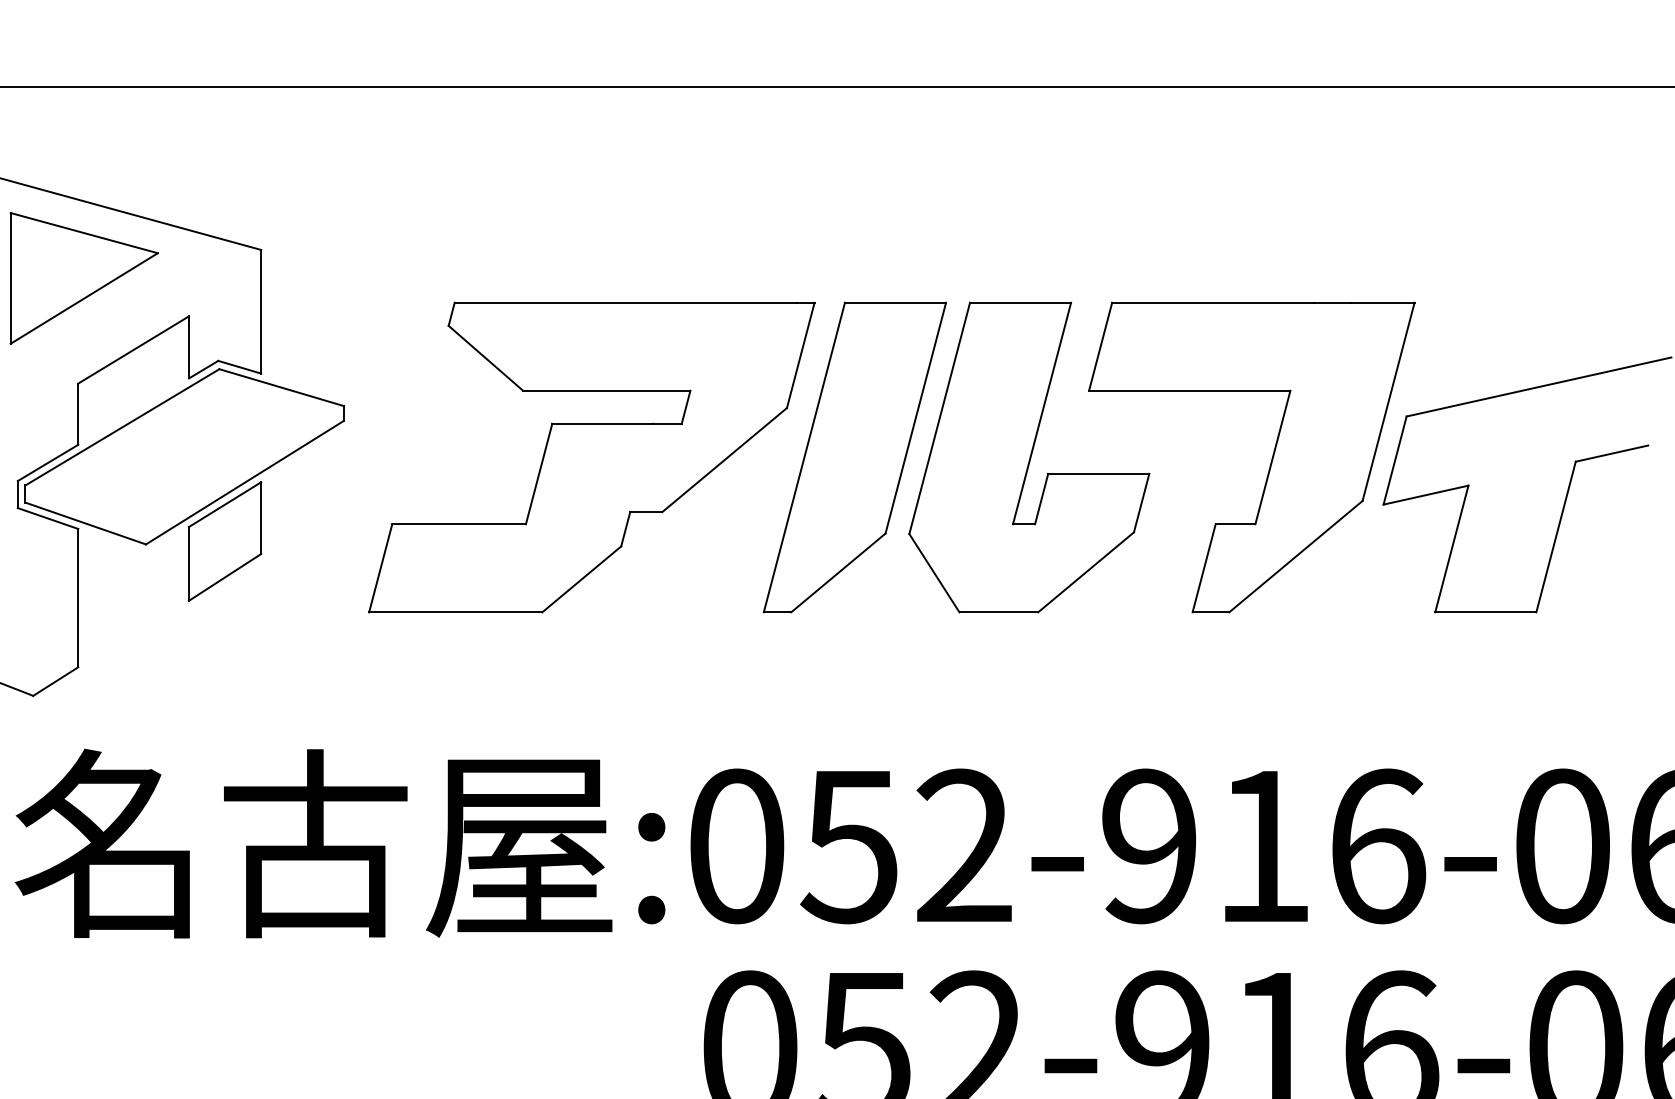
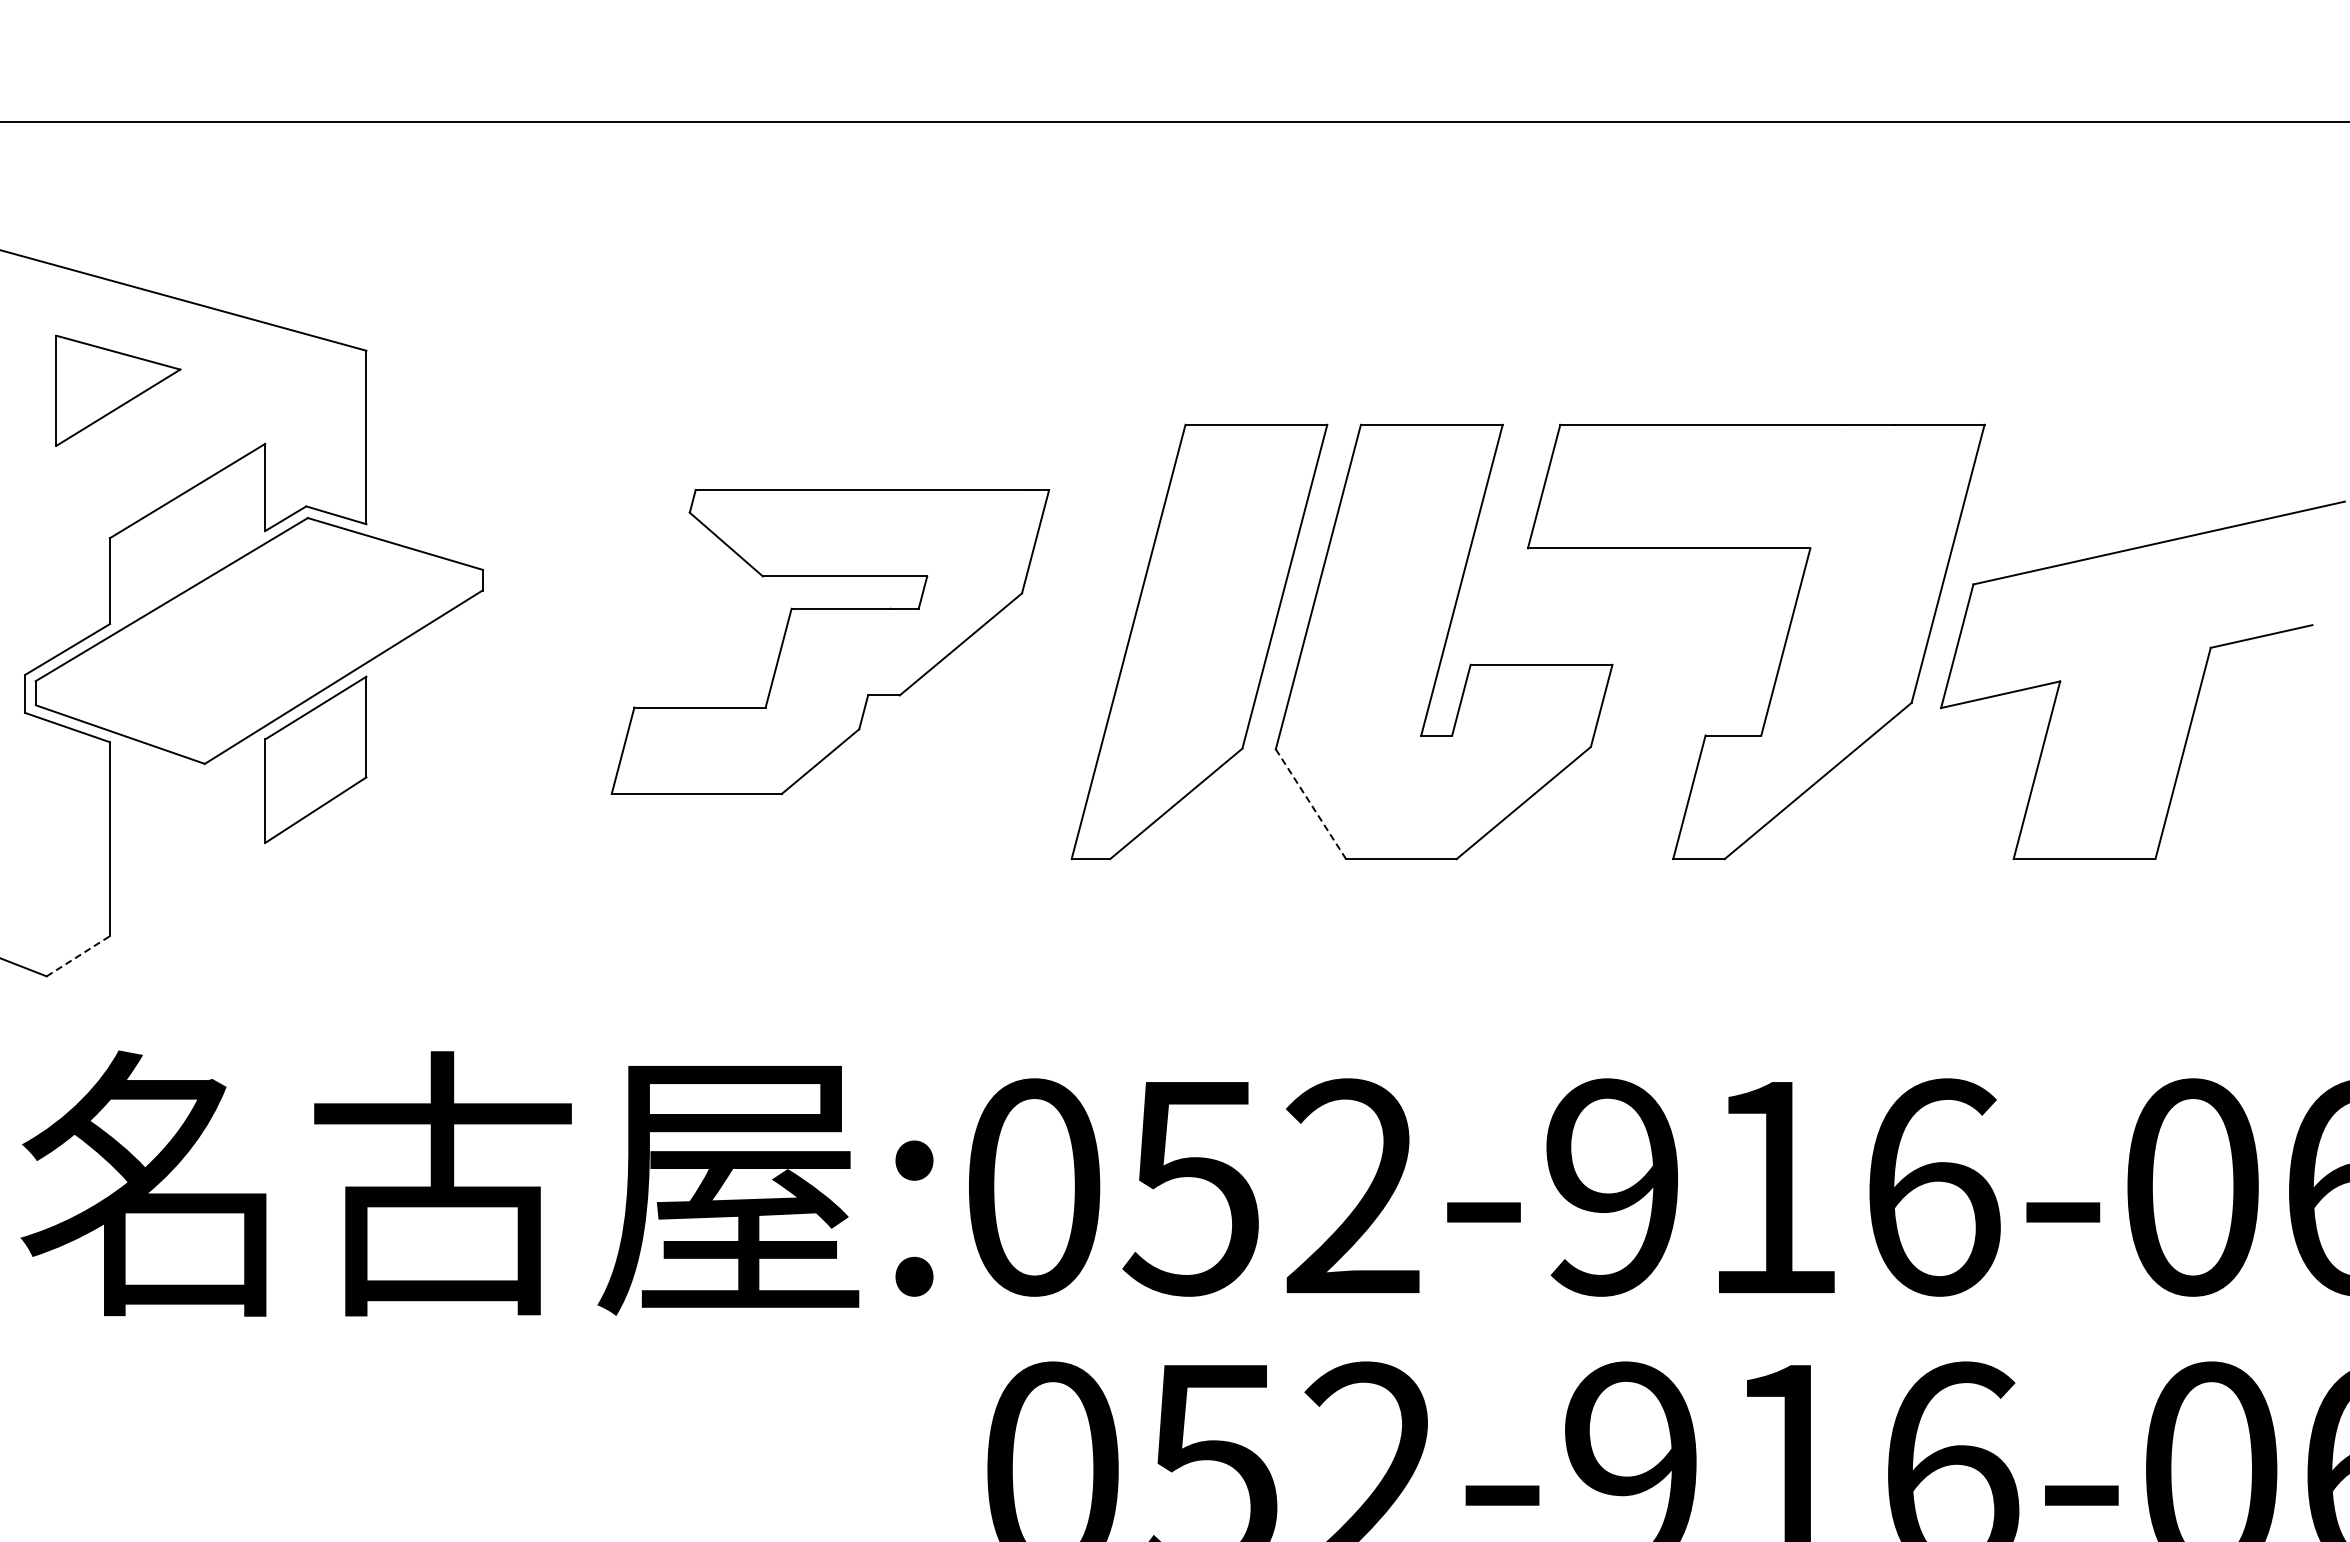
part: (84, 278) -> (118, 390), size x0.6
part: (591, 457) -> (830, 641), size x0.7
line: (934, 573) -> (1311, 804), solid -> dashed
line: (55, 681) -> (78, 955), solid -> dashed

